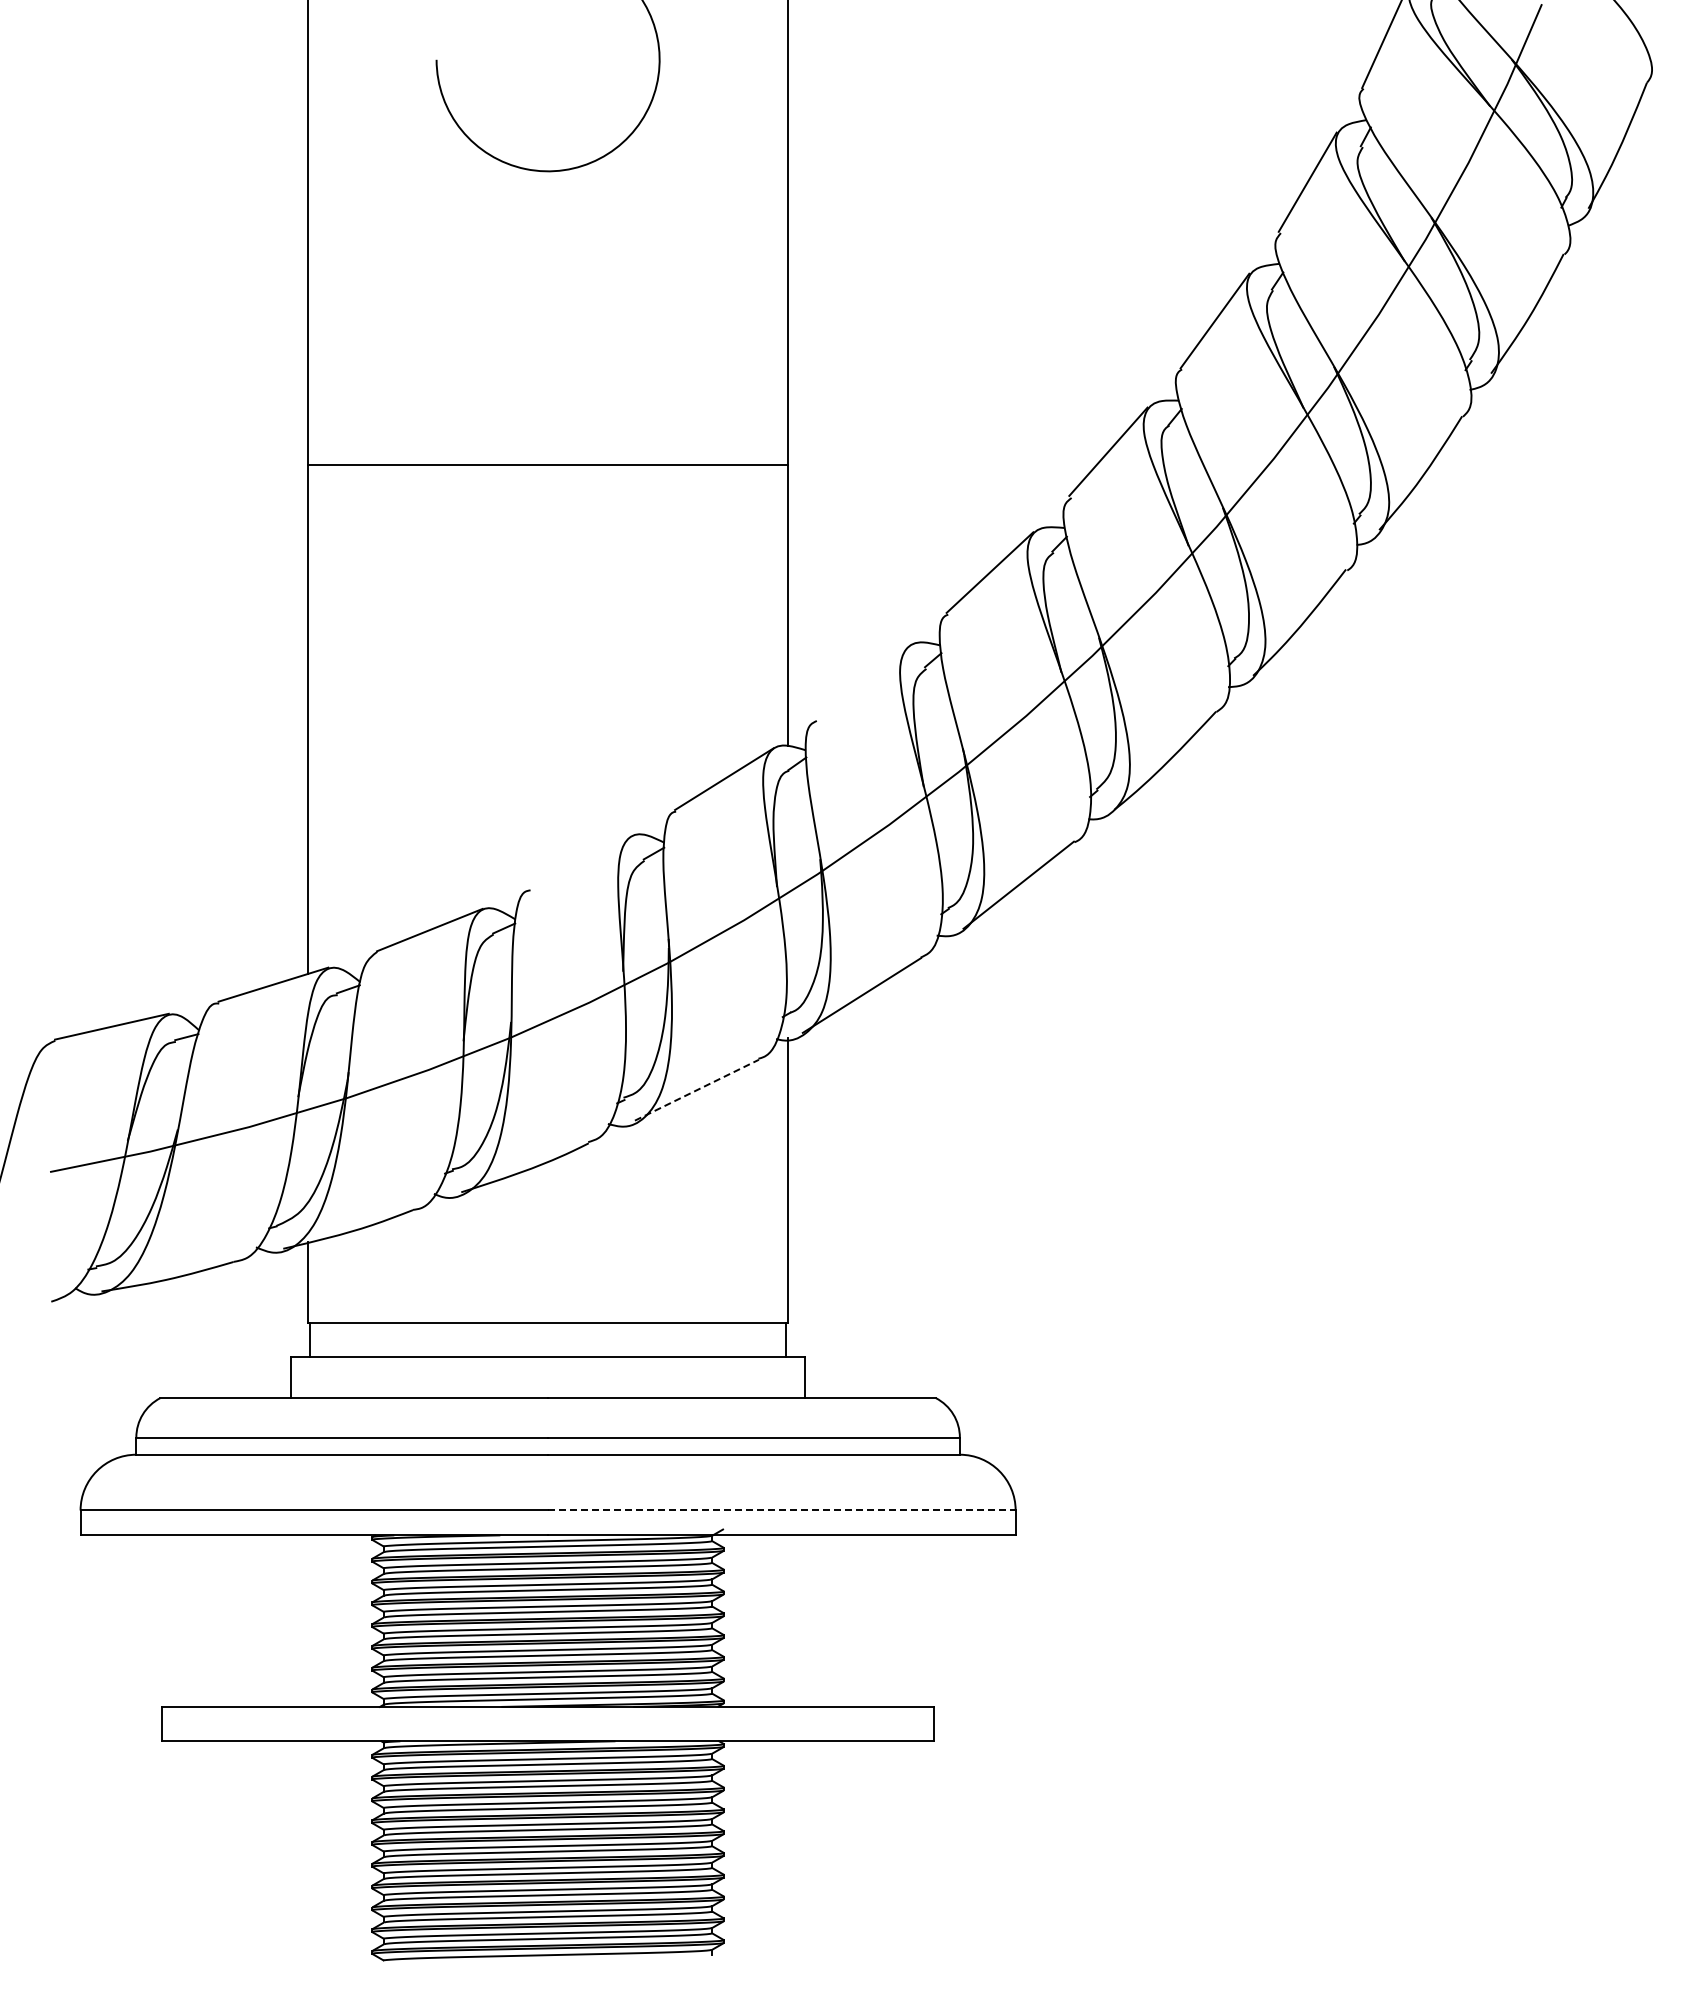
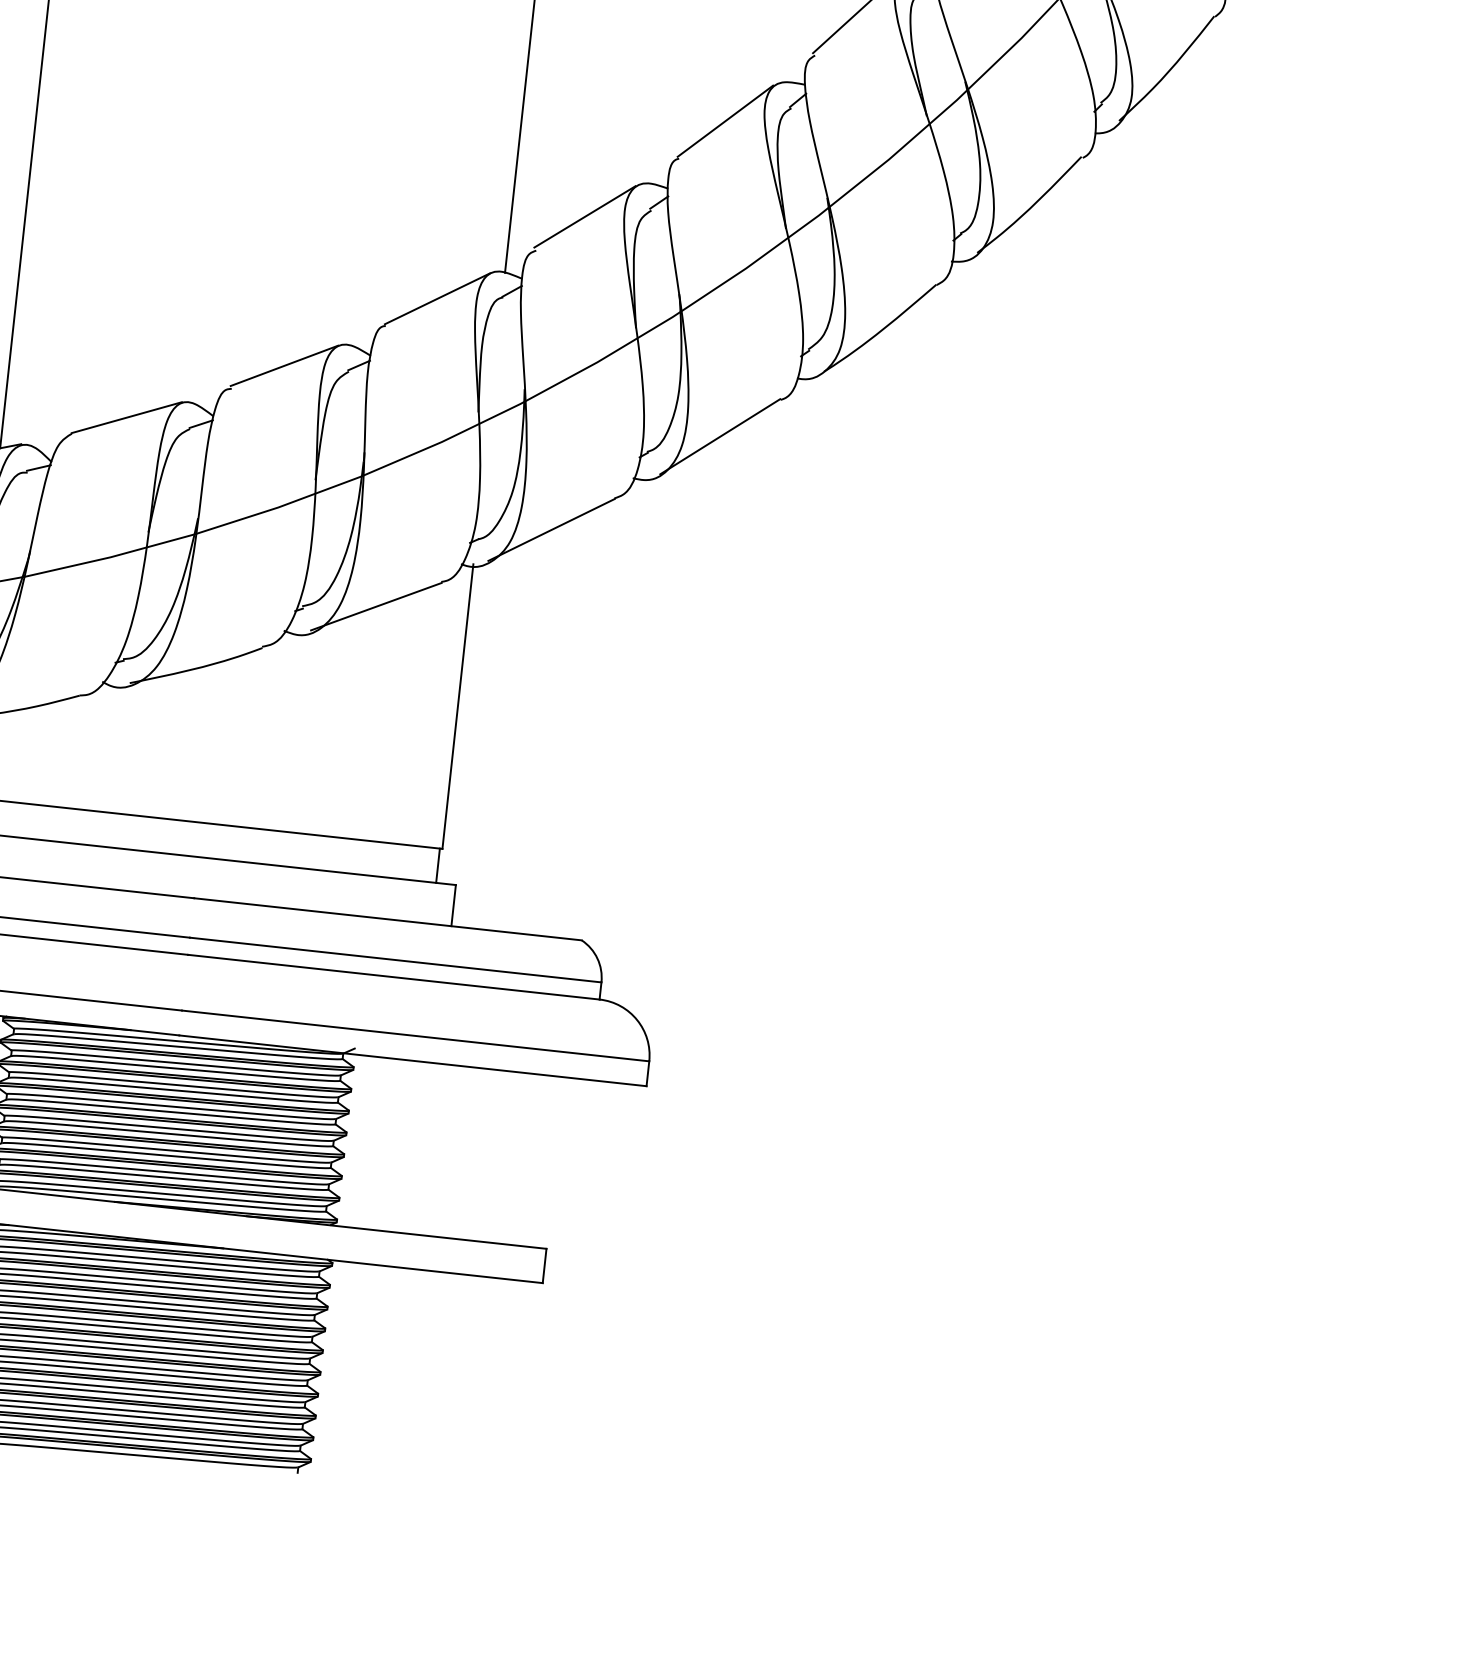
line: (861, 682) -> (585, 217), added
line: (580, 861) -> (284, 365), added
line: (697, 1089) -> (376, 606), dashed -> solid
line: (781, 1510) -> (415, 1035), dashed -> solid

